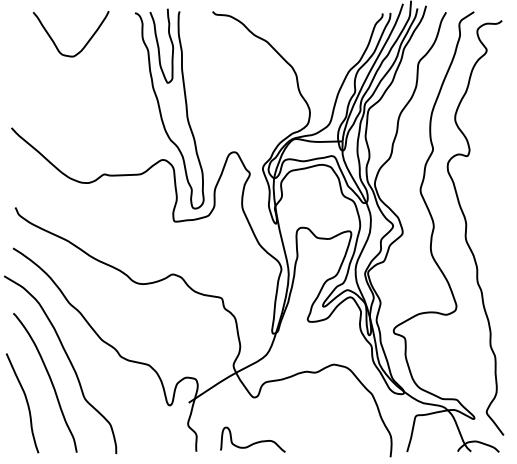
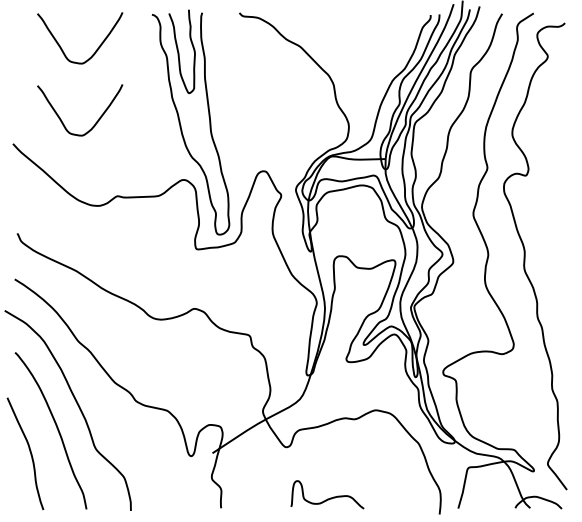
curve: (54, 105) -> (61, 118), added
curve: (254, 442) -> (329, 497), moved

